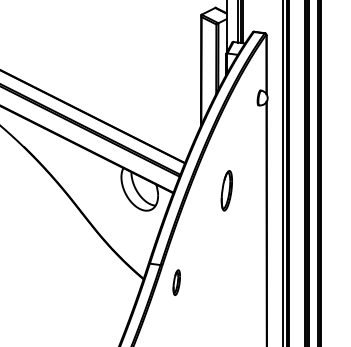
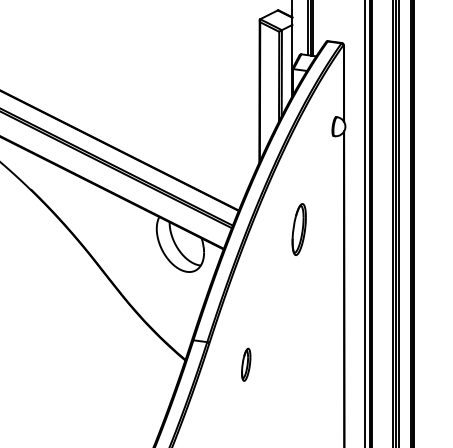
part: (226, 190) -> (298, 229), moved
part: (176, 282) -> (245, 364), moved

